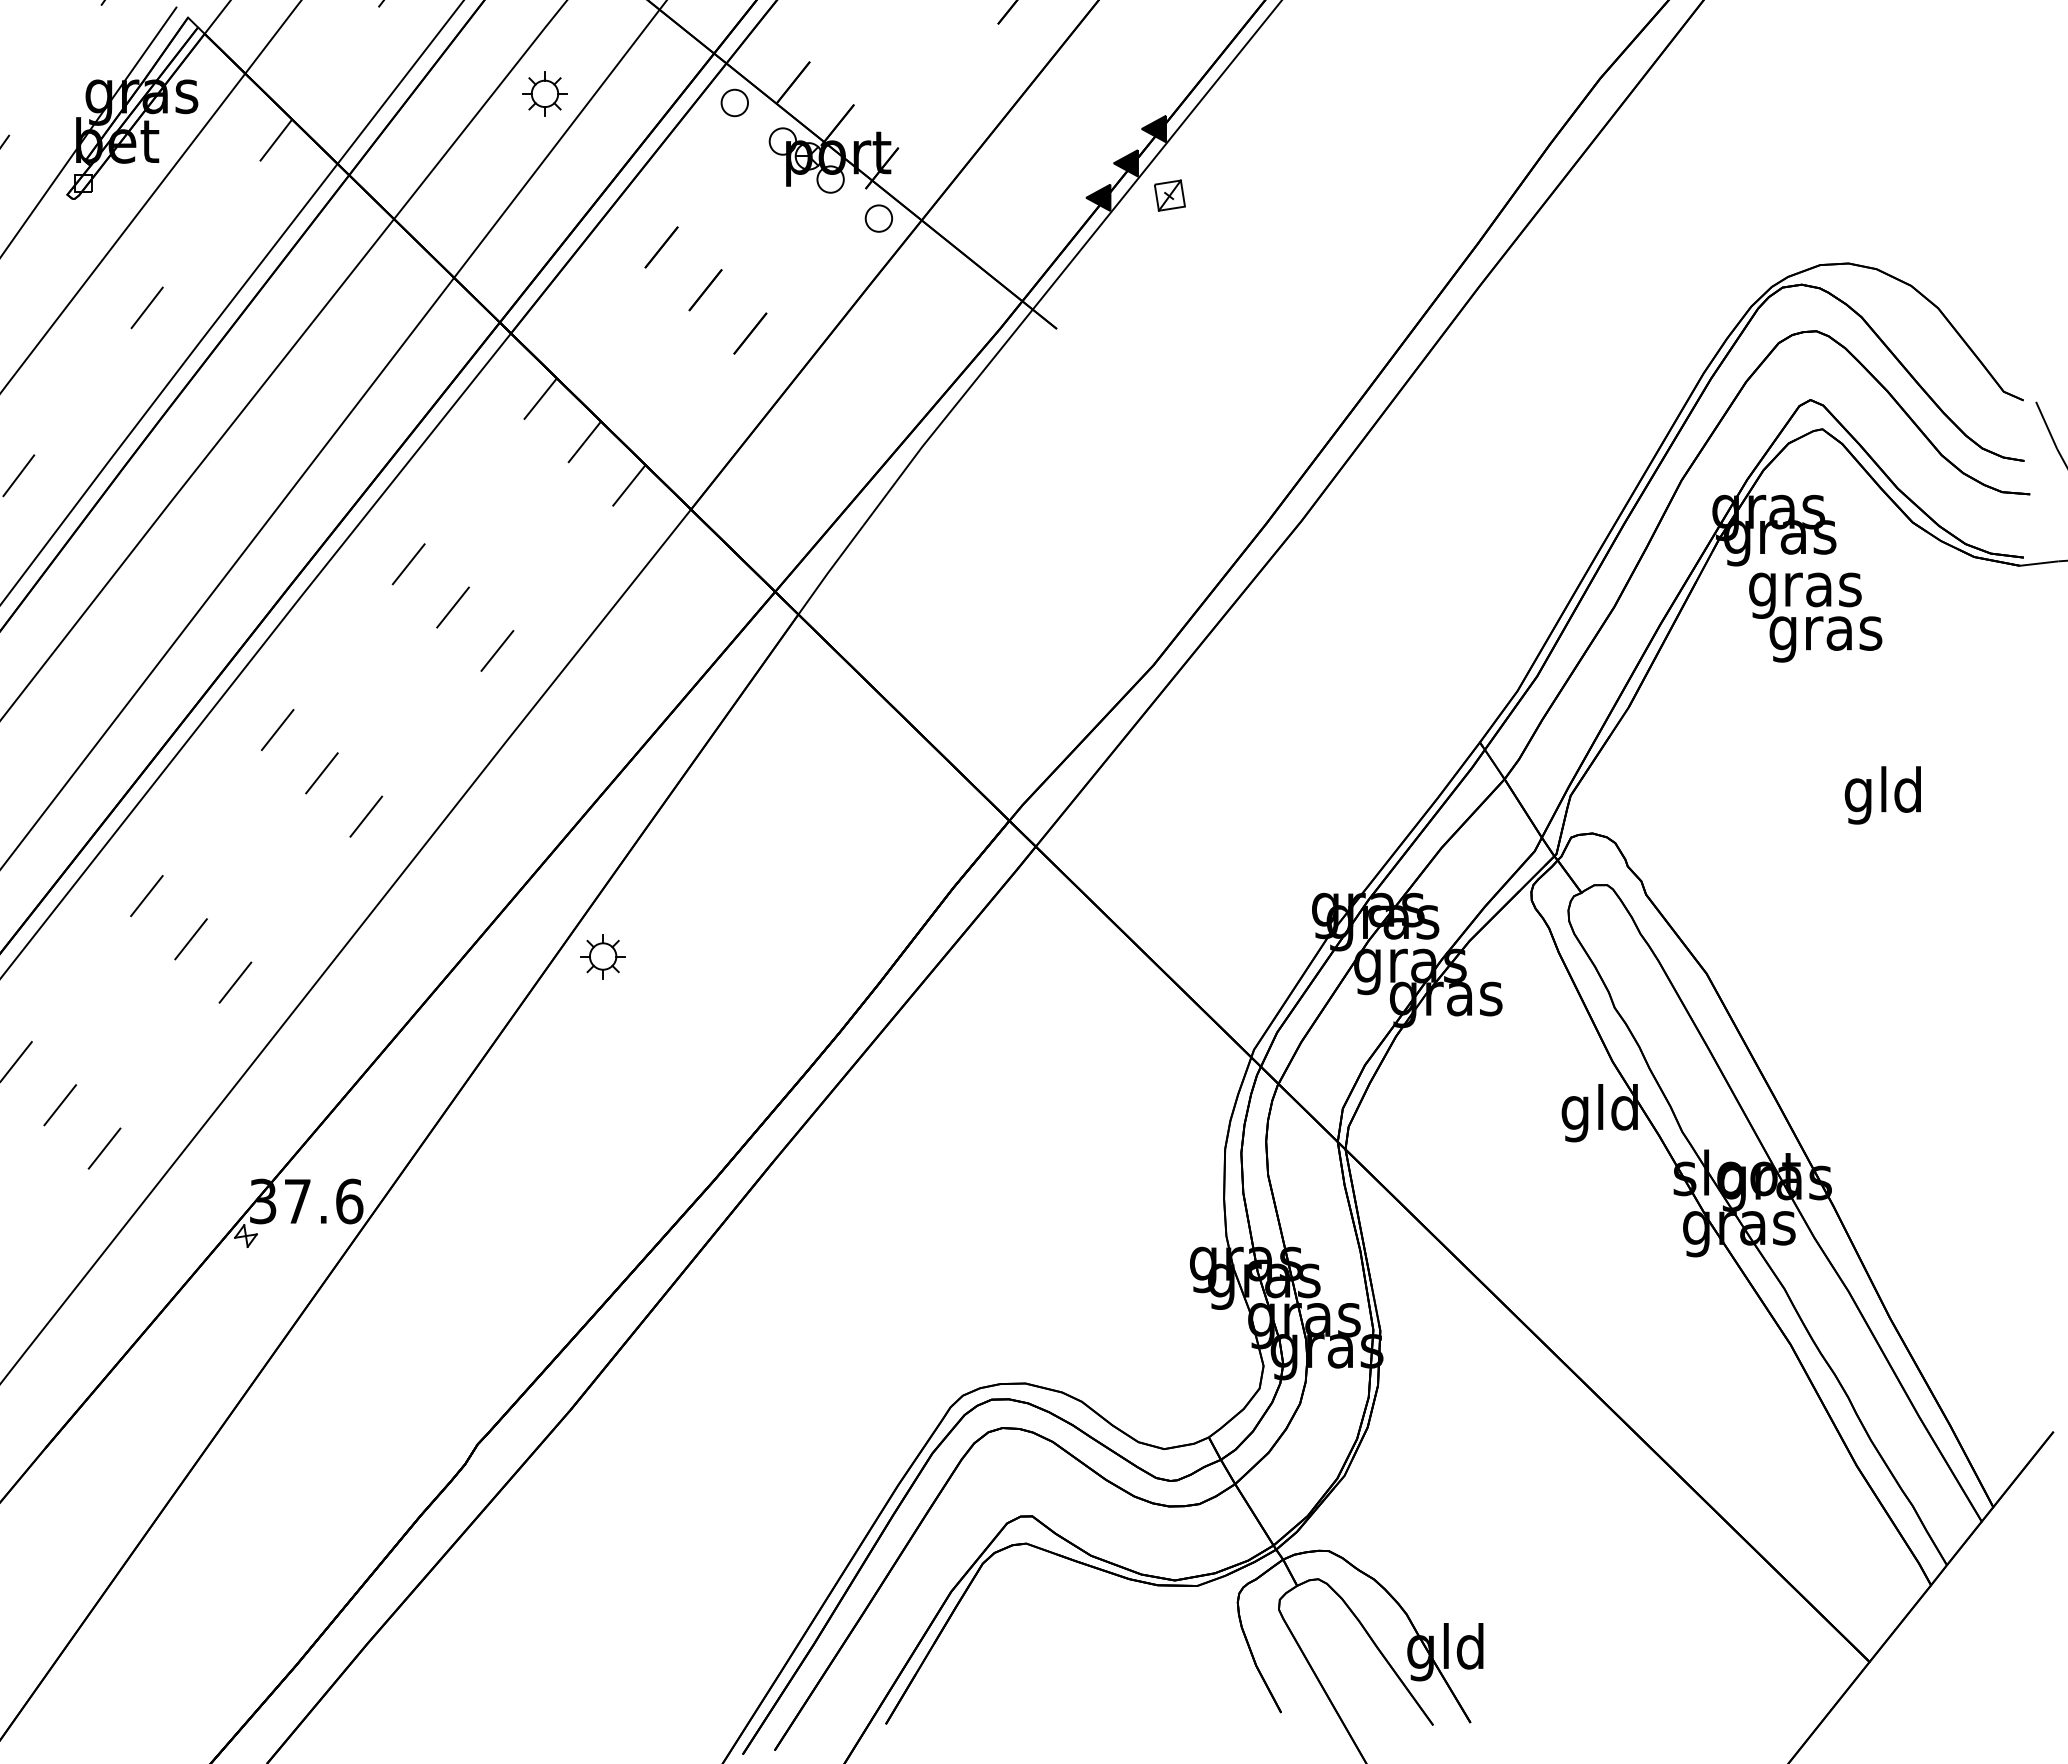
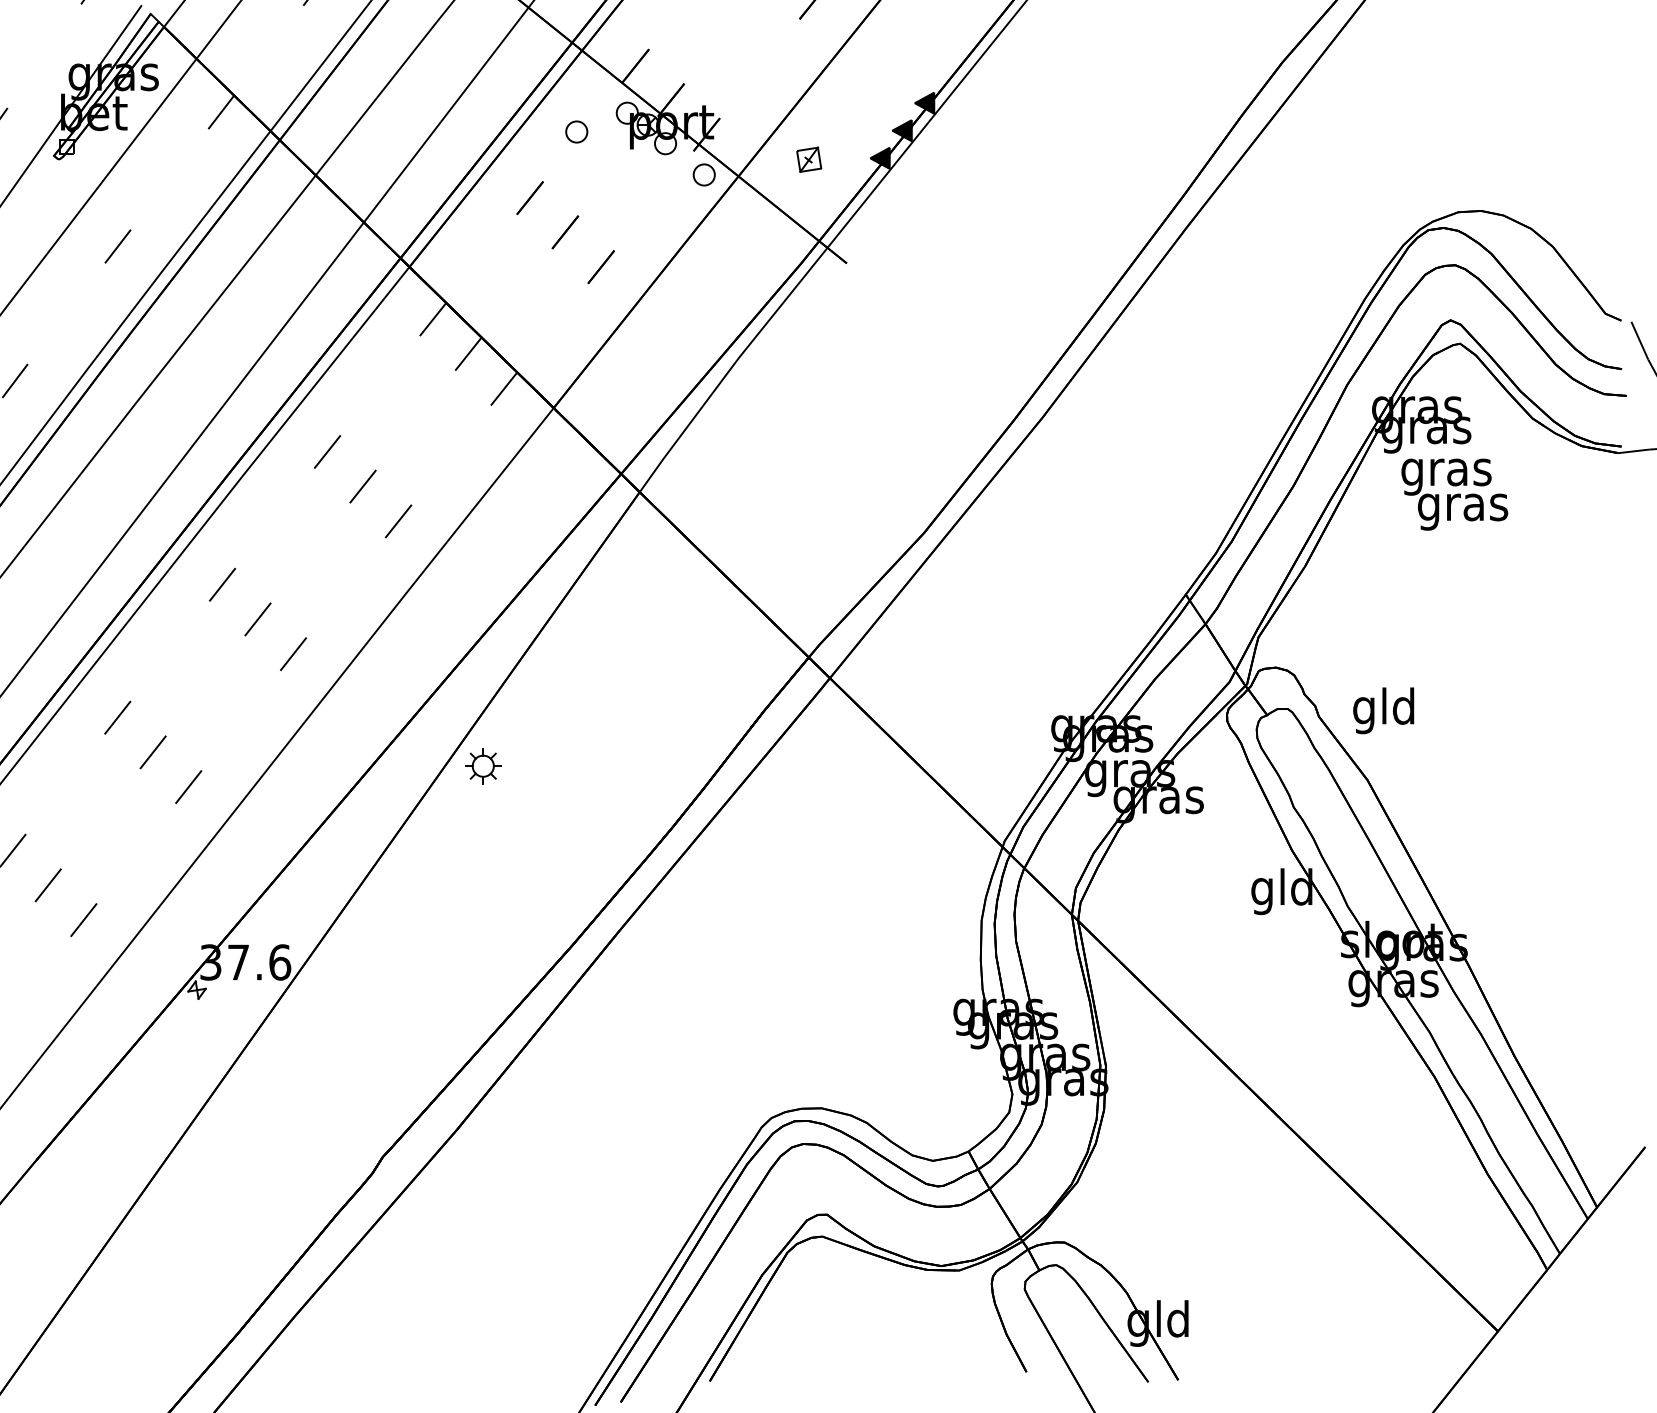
part: (544, 93) -> (436, 74), removed
part: (734, 102) -> (576, 131), moved
part: (1169, 195) -> (808, 159), moved
text: (1882, 795) -> (1383, 710), moved

